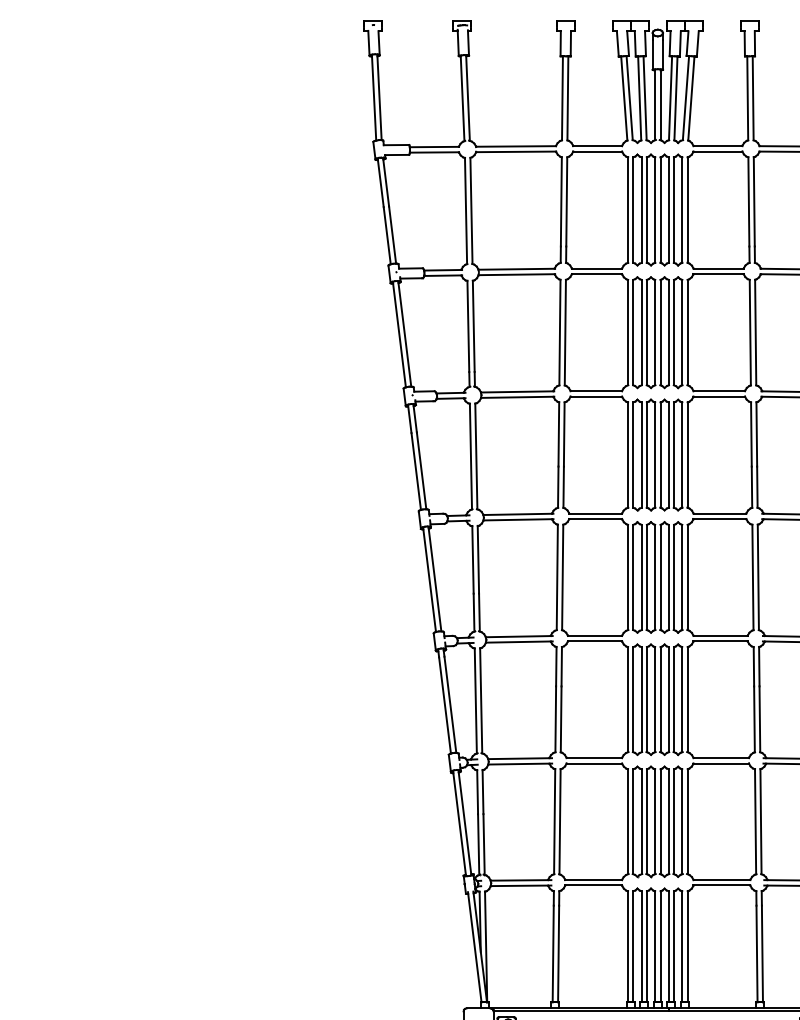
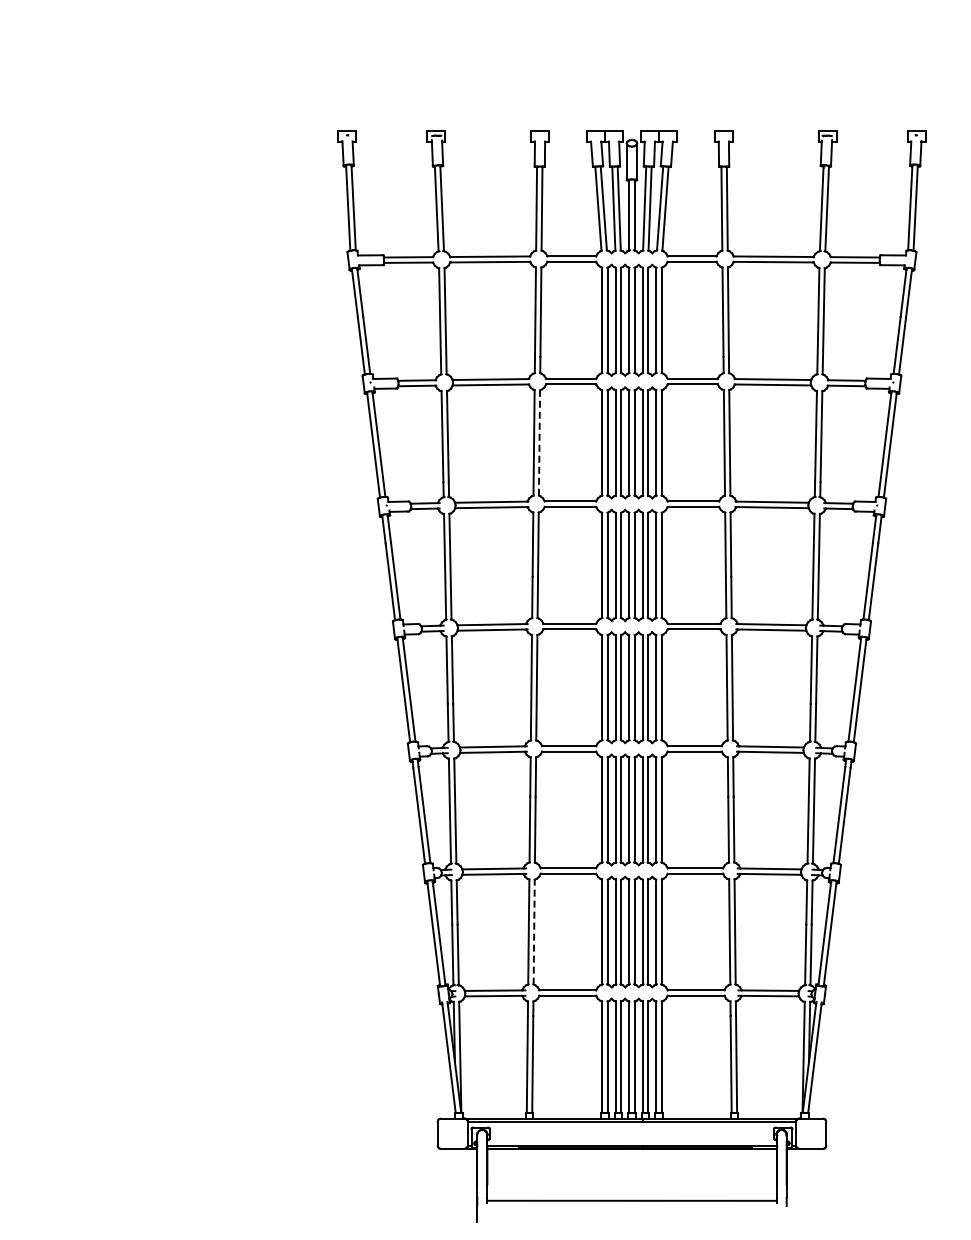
line: (565, 332) -> (539, 442), solid -> dashed
line: (560, 821) -> (534, 931), solid -> dashed

